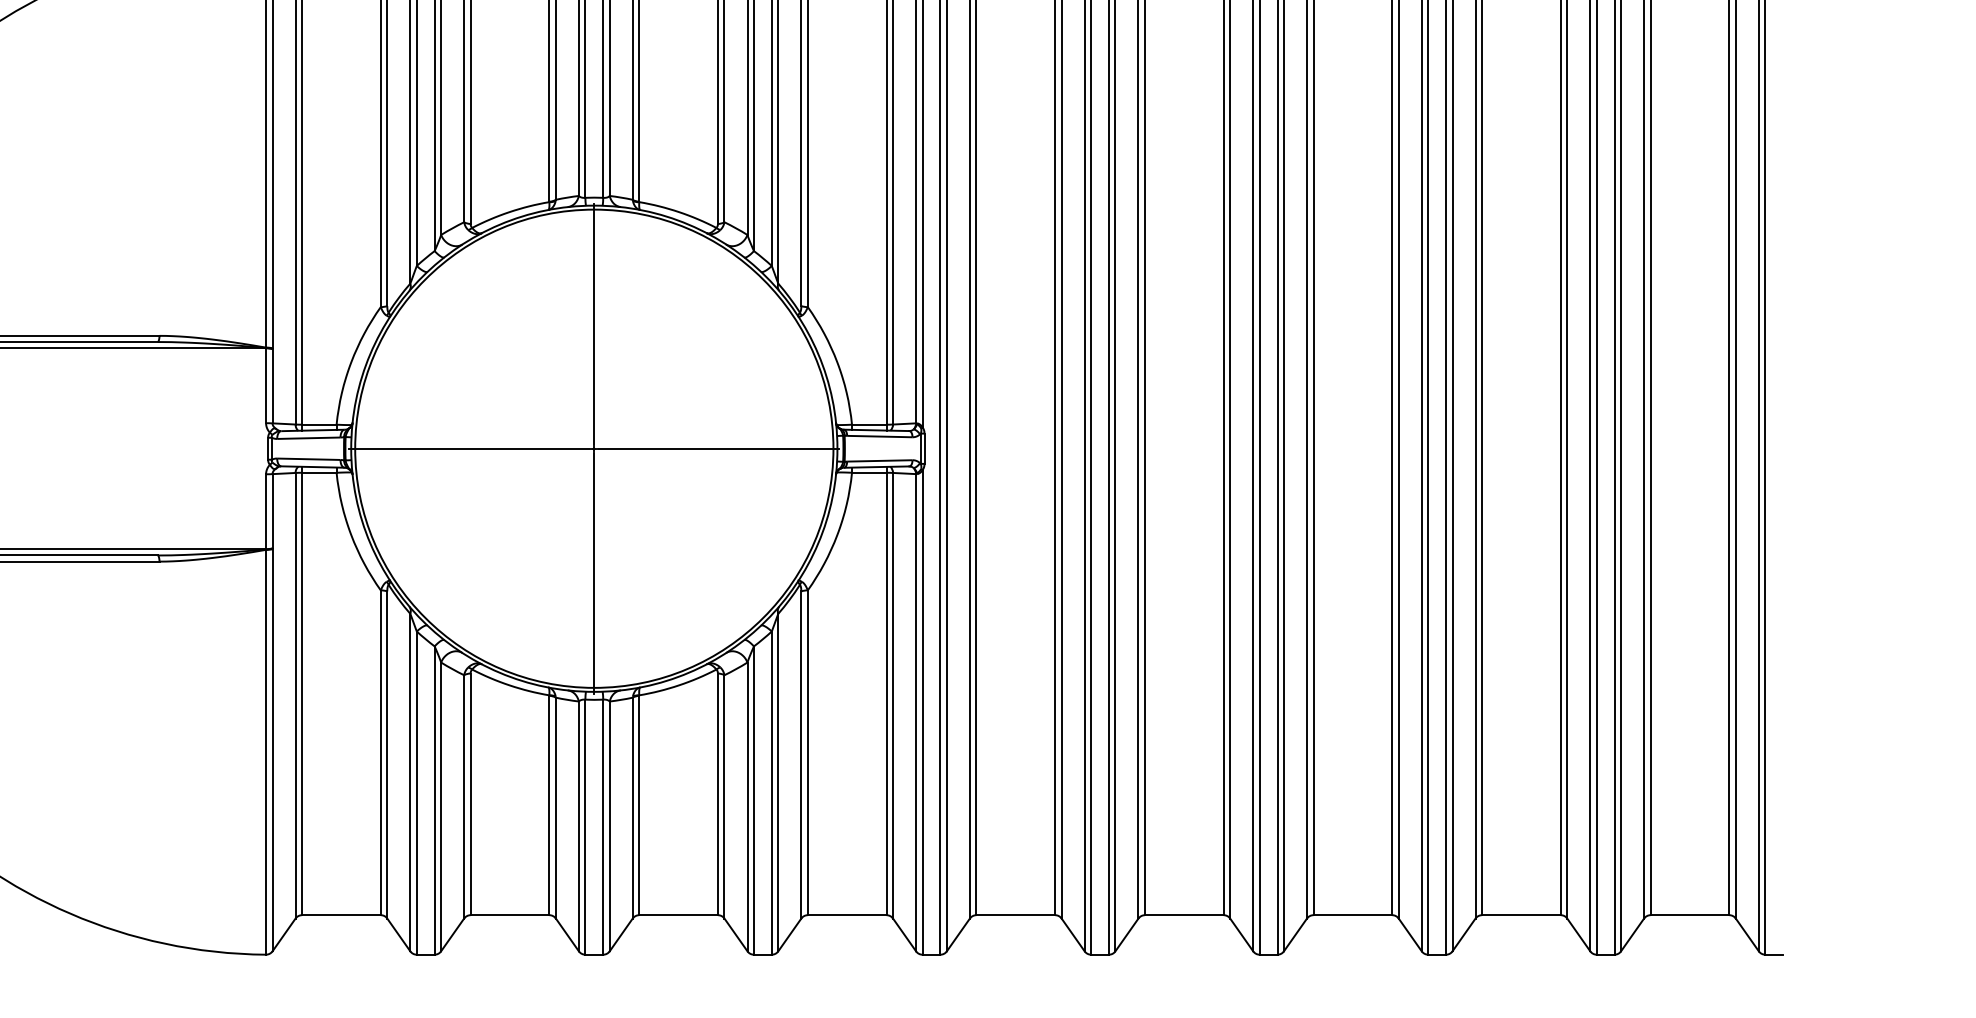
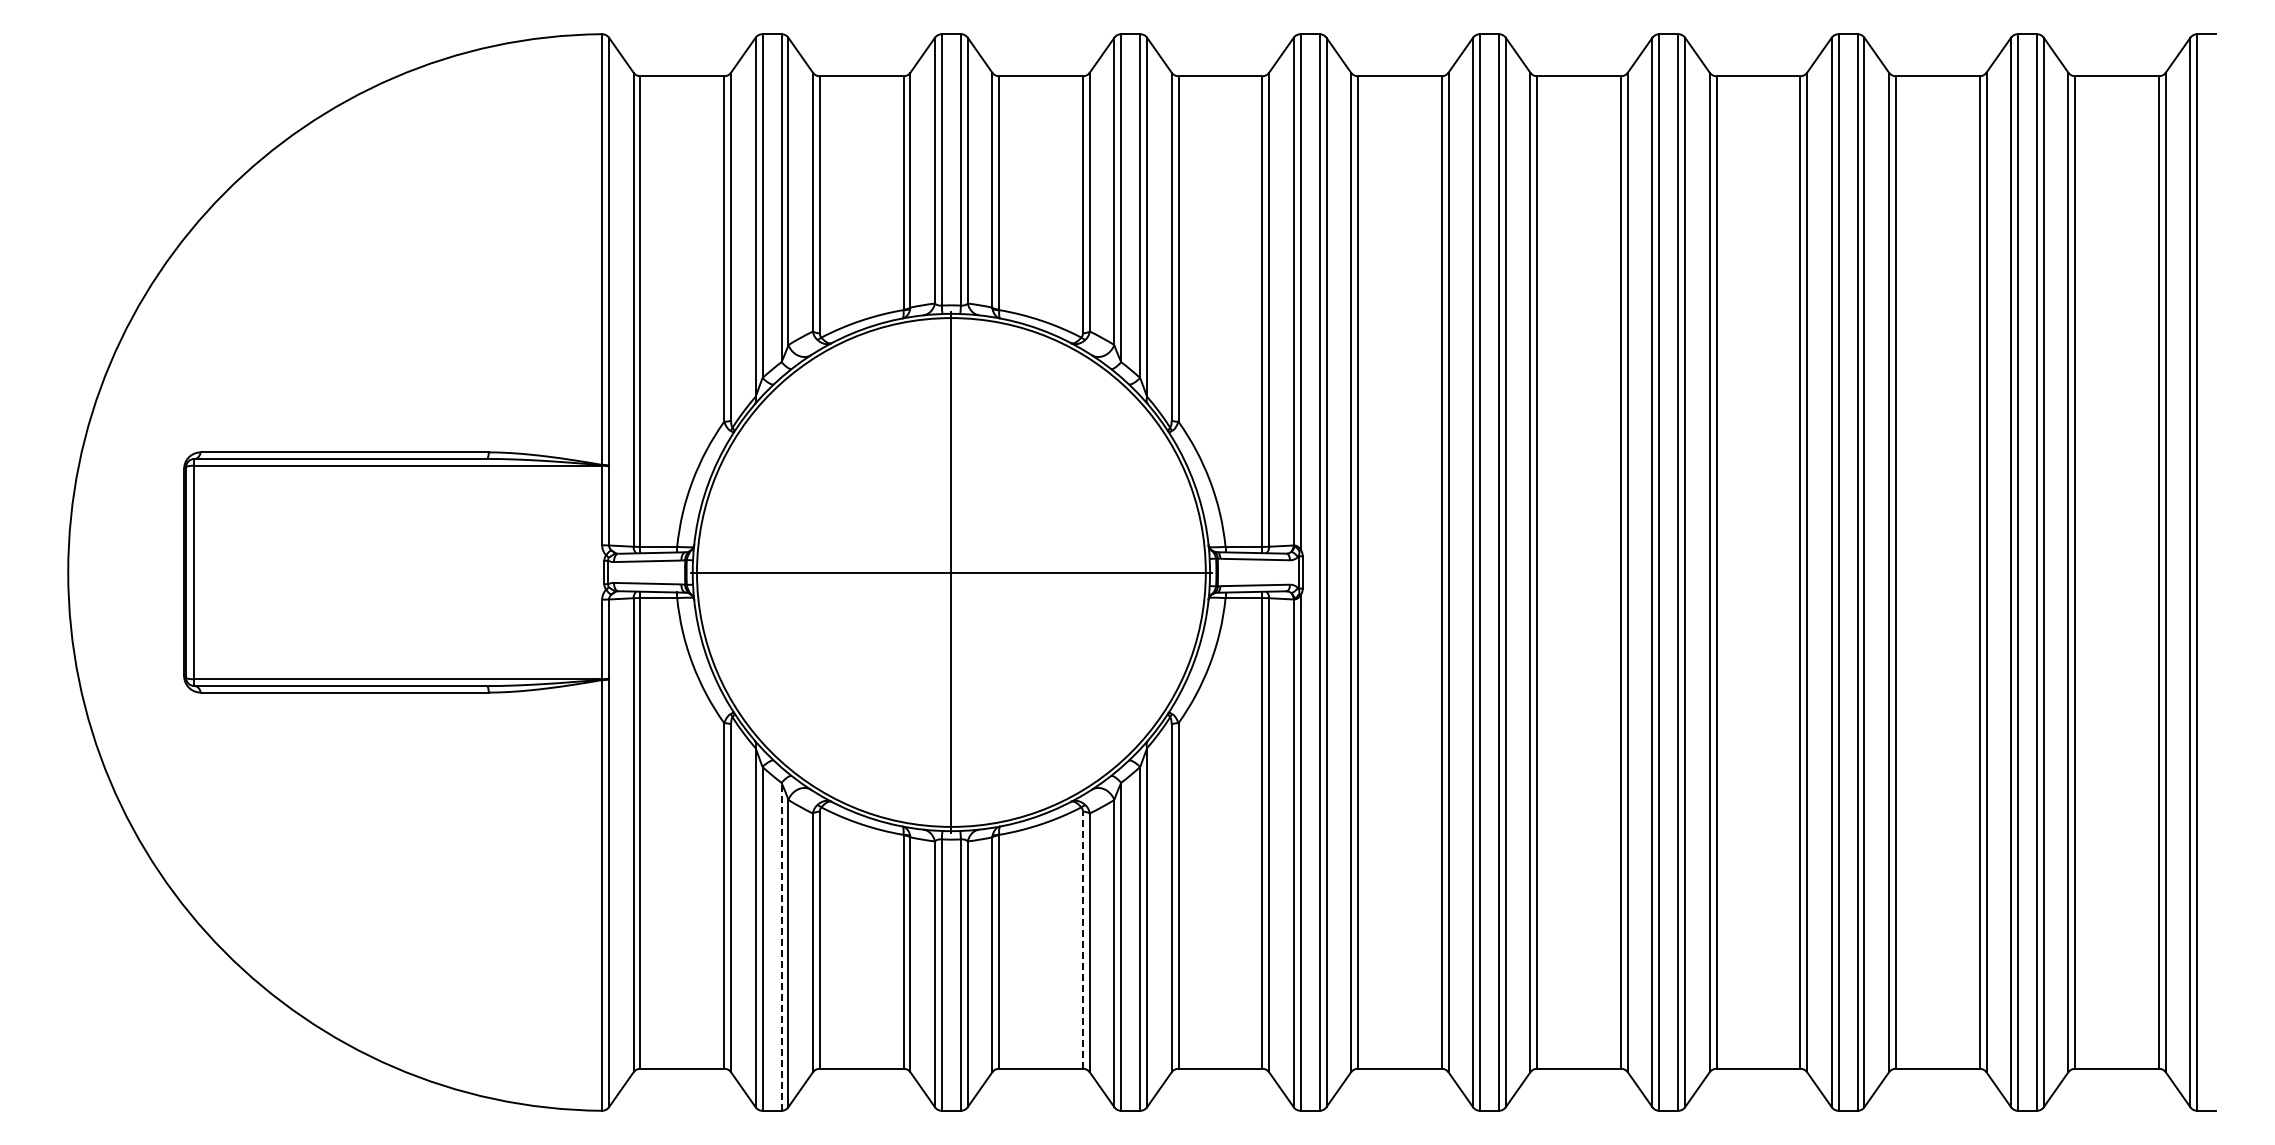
line: (717, 794) -> (1082, 940), solid -> dashed
line: (434, 800) -> (781, 946), solid -> dashed

